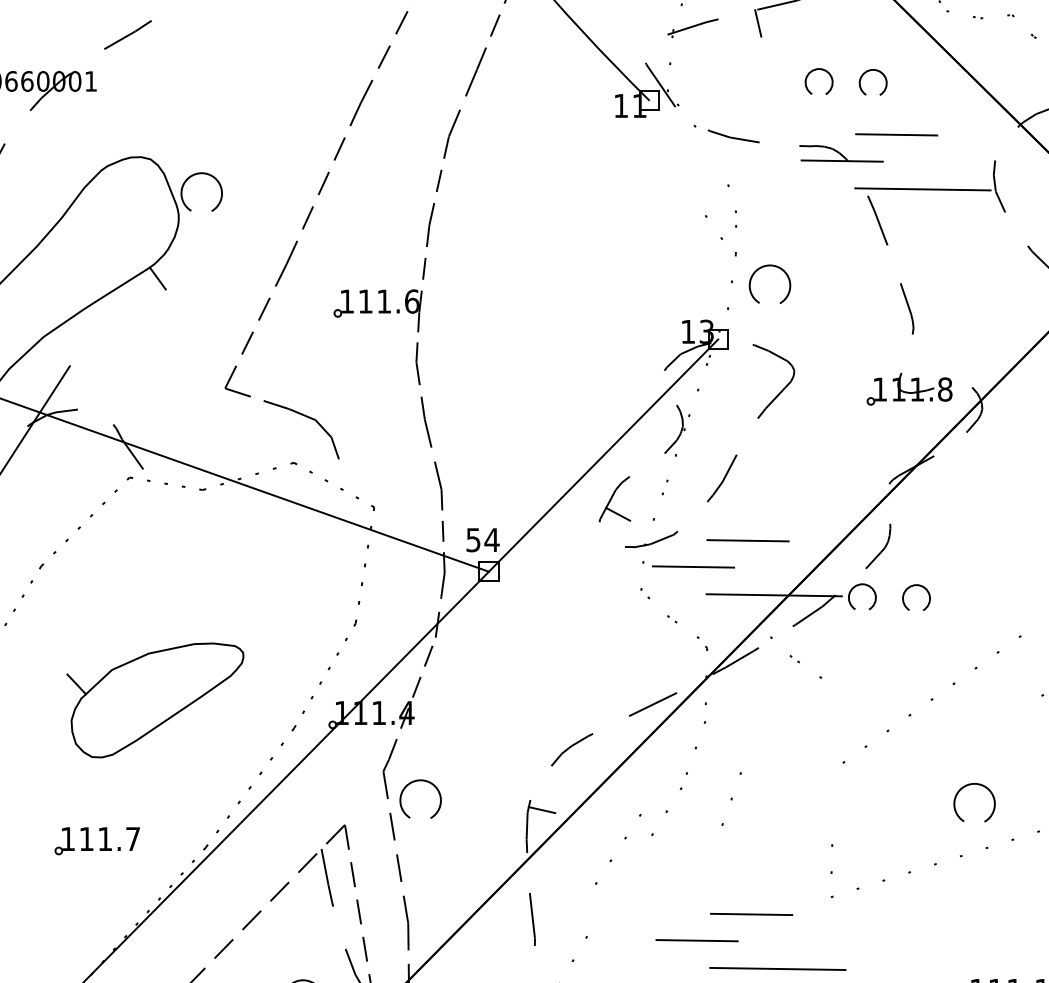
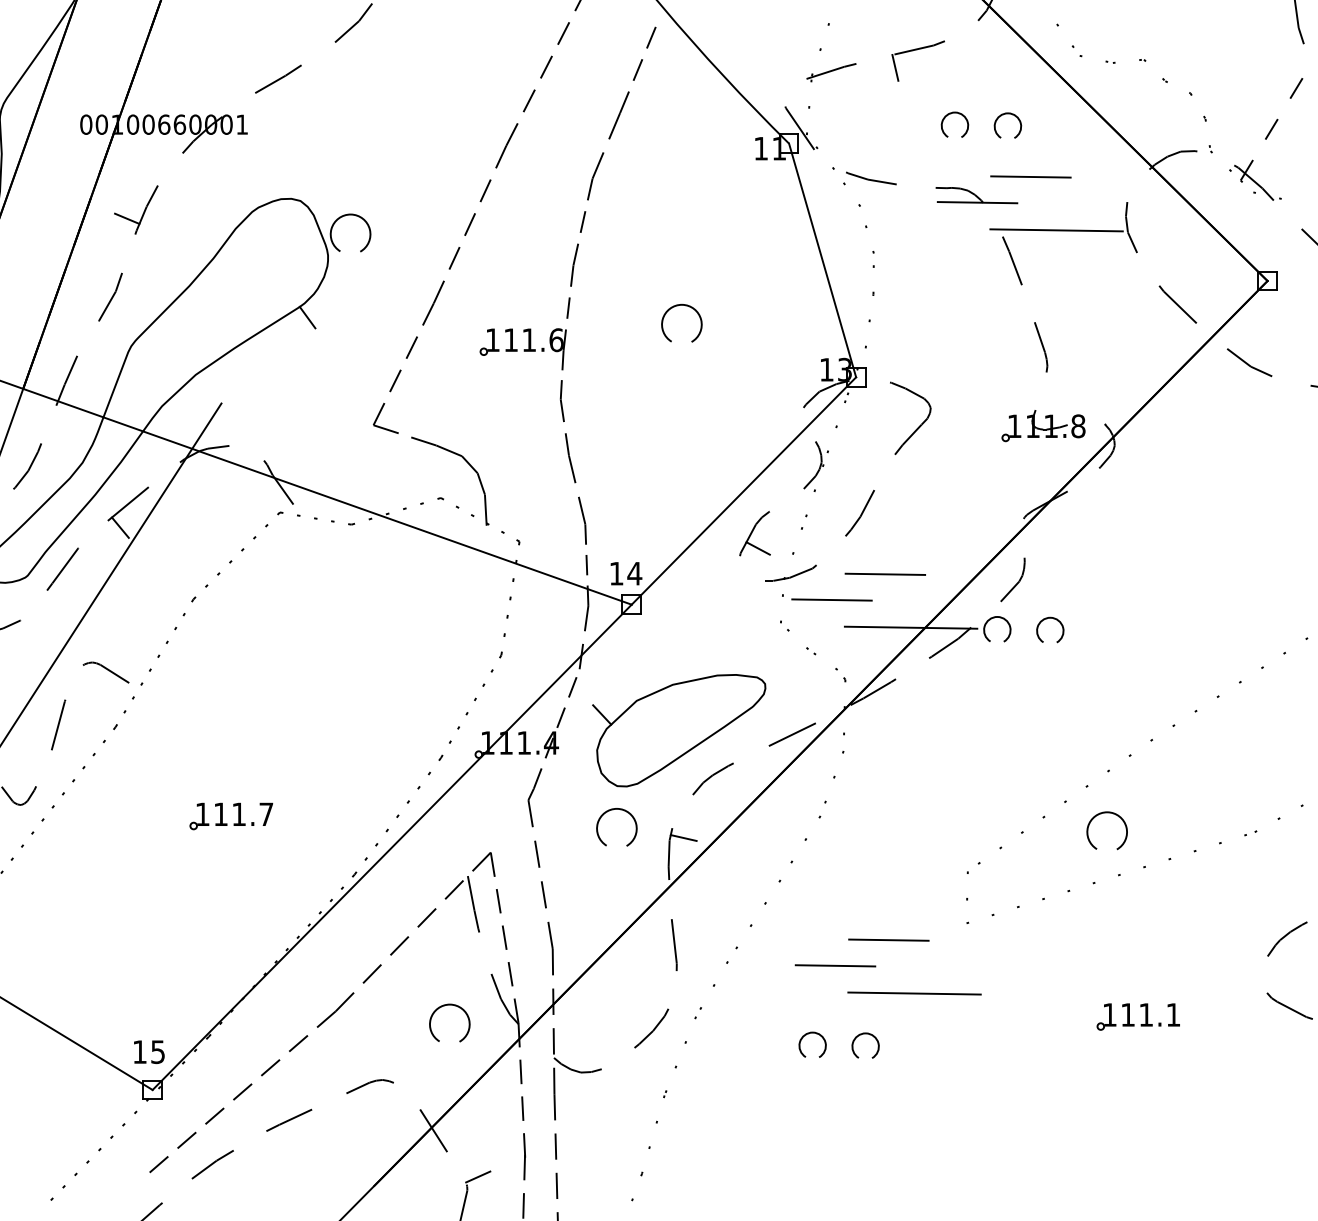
line: (706, 218) -> (844, 185), moved
line: (683, 220) -> (822, 260), added
part: (766, 267) -> (678, 306), moved
line: (339, 474) -> (485, 509), added
text: (473, 539) -> (616, 573), 54 -> 14
part: (796, 657) -> (932, 688), removed
line: (932, 699) -> (1065, 801), moved
part: (155, 700) -> (679, 730), moved
part: (417, 781) -> (613, 810), moved
line: (731, 799) -> (869, 827), removed
line: (624, 839) -> (764, 904), moved
part: (104, 841) -> (238, 816), moved

